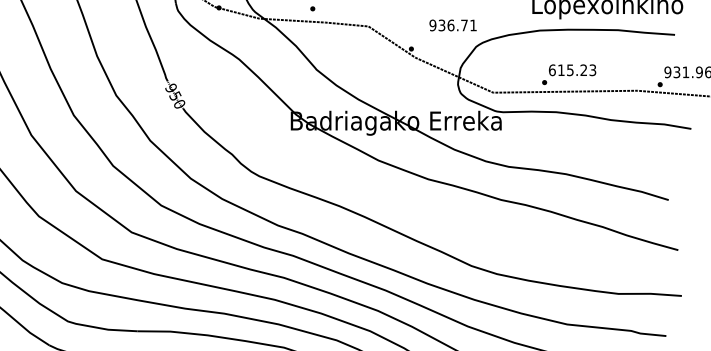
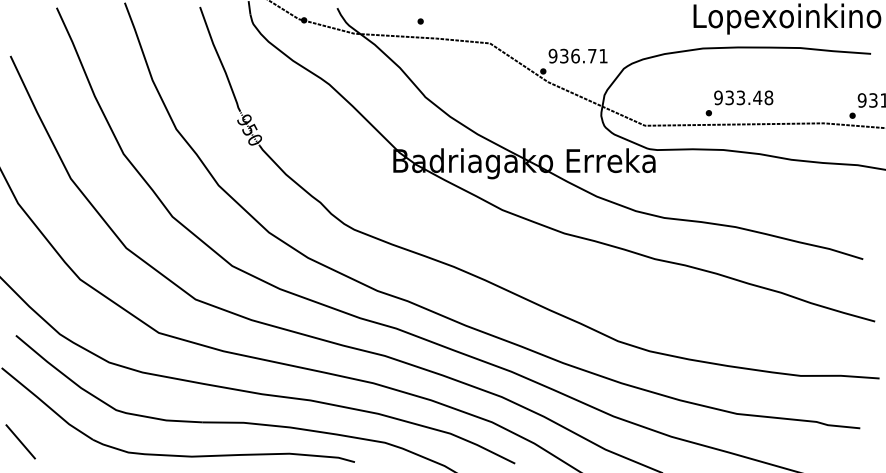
text: (452, 24) -> (577, 55), moved
text: (572, 69) -> (743, 97), 615.23 -> 933.48

